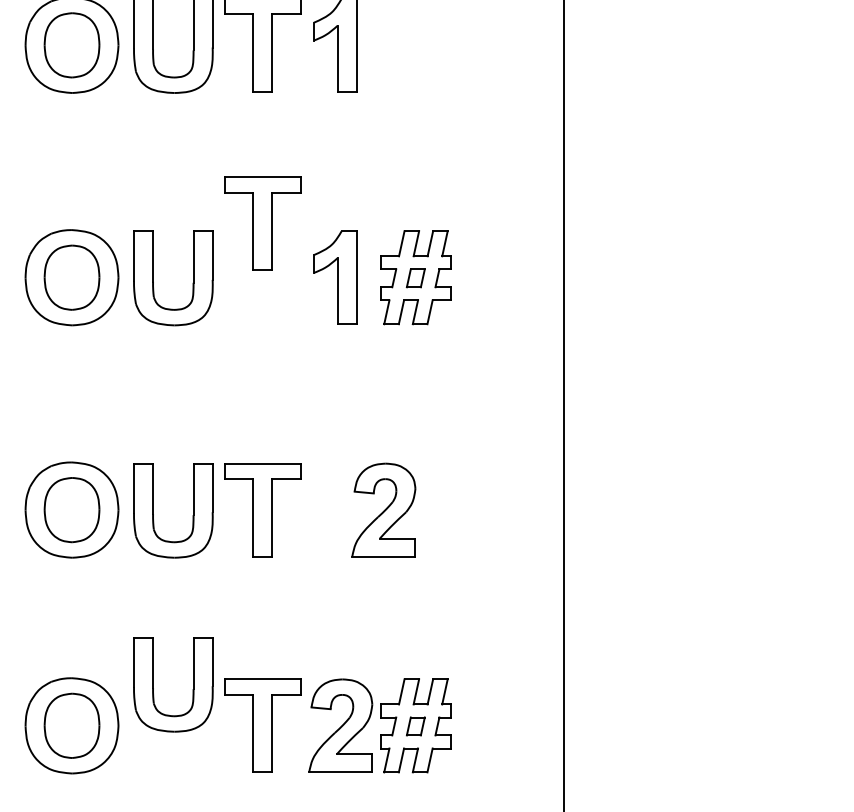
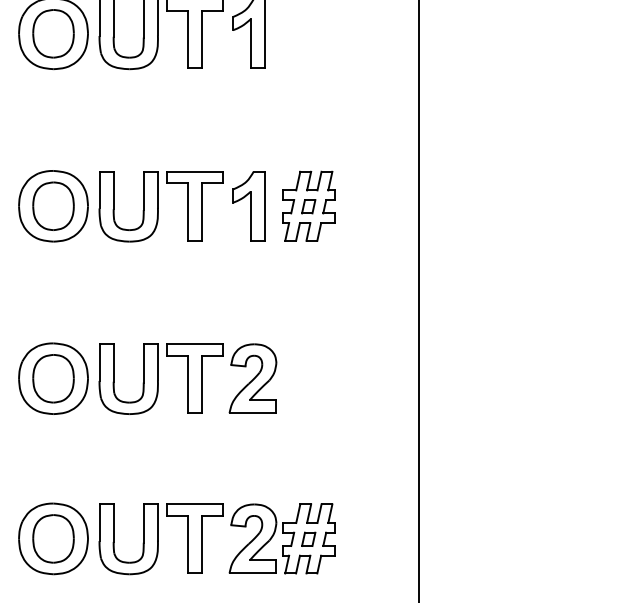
part: (261, 224) -> (194, 206), moved
part: (383, 509) -> (252, 378), moved
part: (154, 684) -> (114, 539), moved

